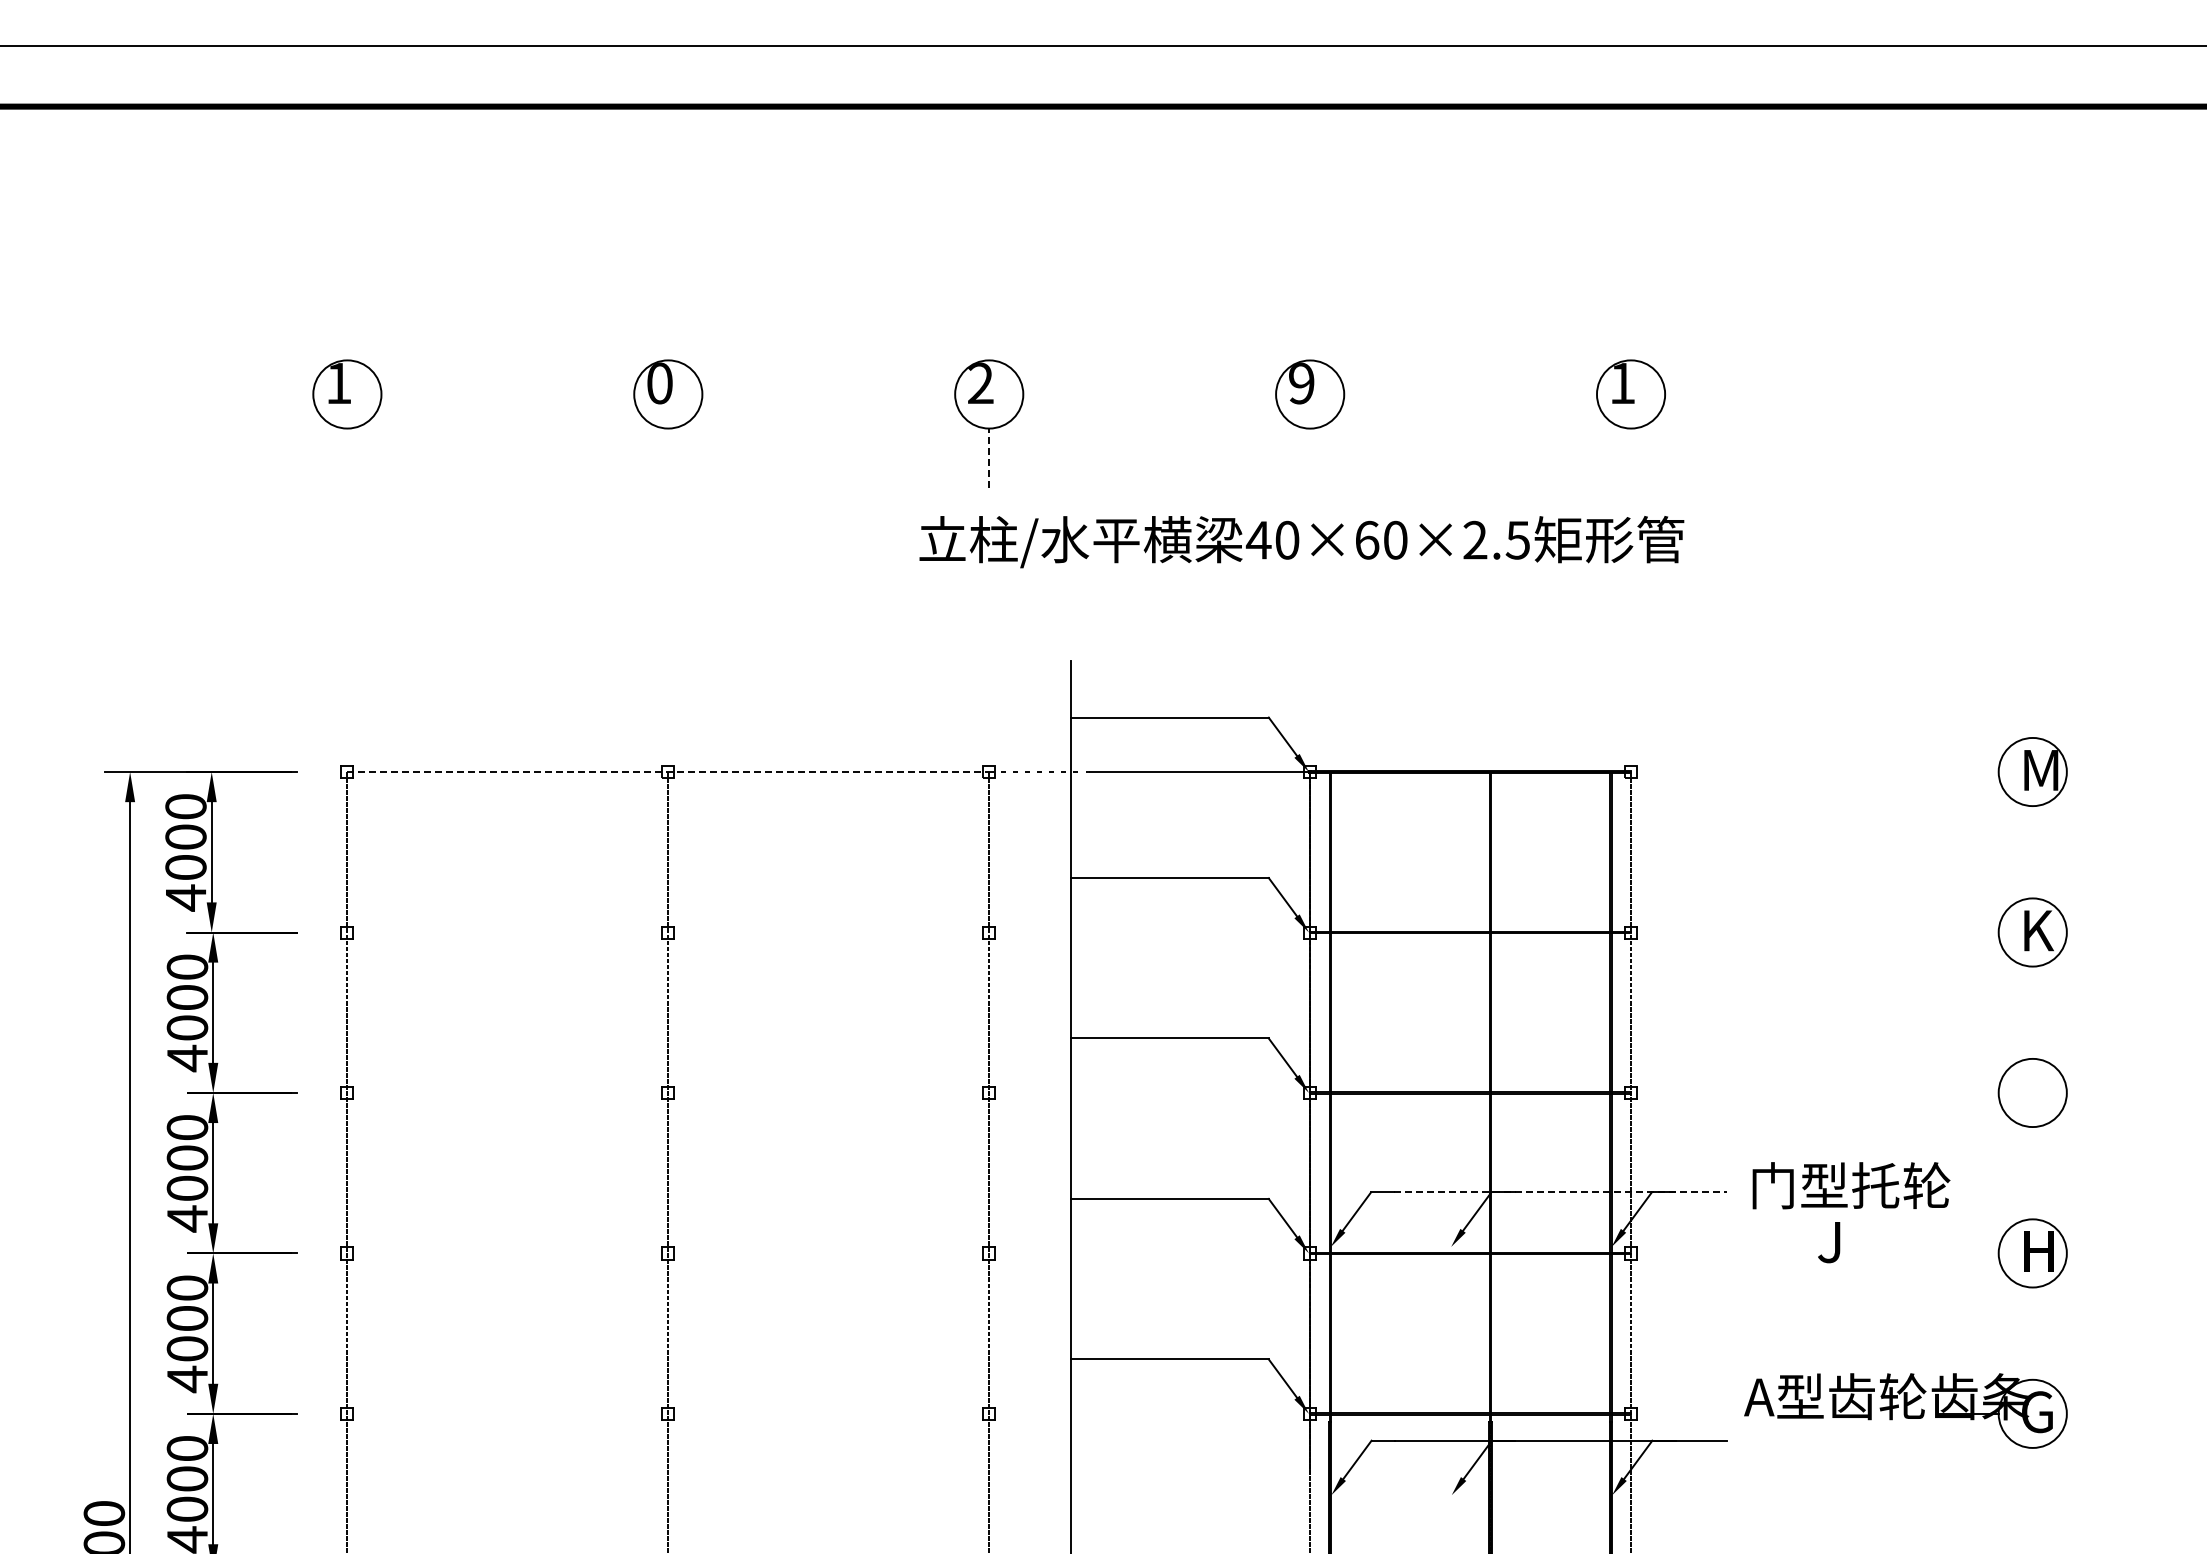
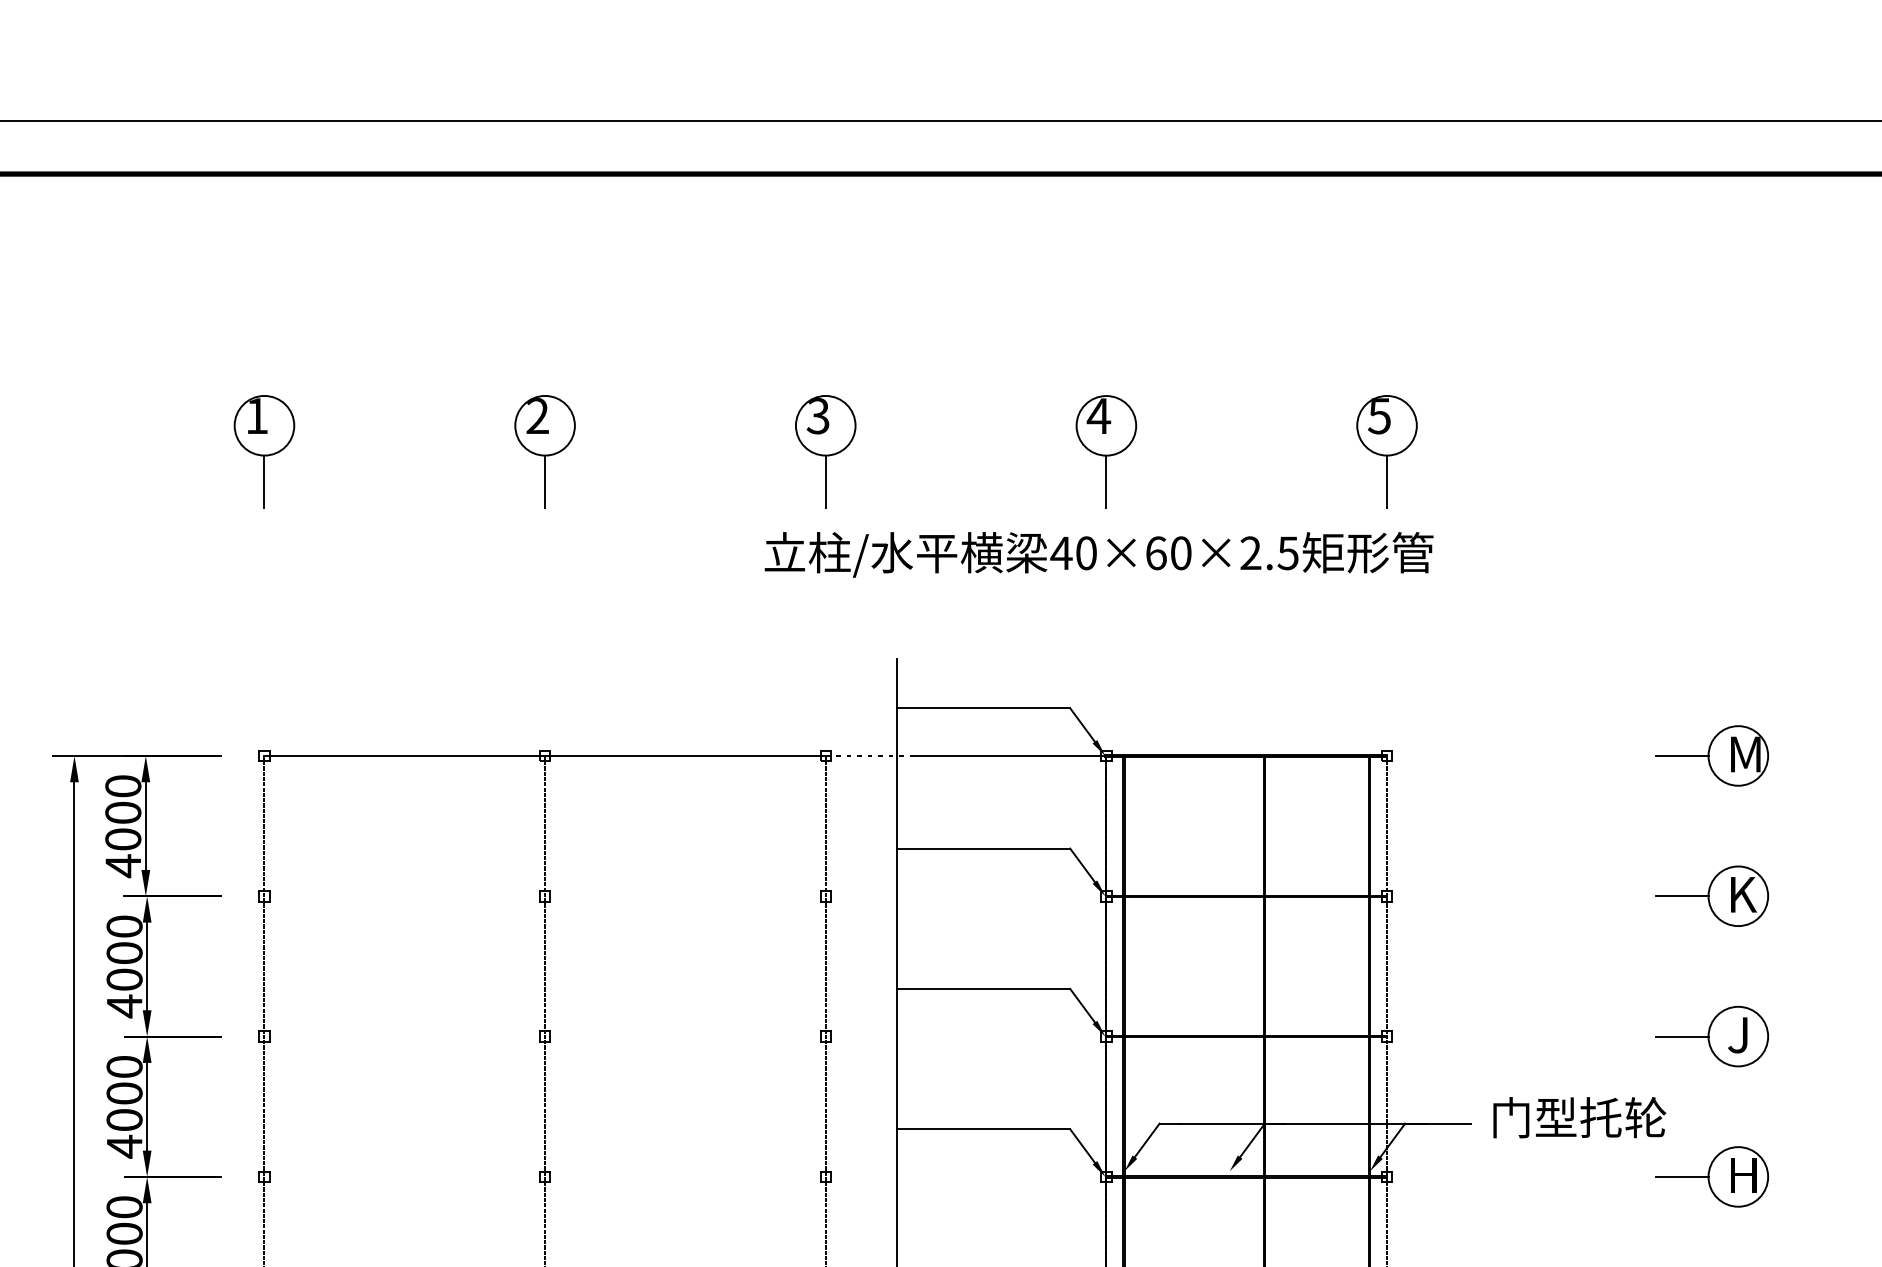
text: (659, 383) -> (537, 416), 0 -> 2
text: (980, 383) -> (818, 416), 2 -> 3
text: (1301, 383) -> (1098, 416), 9 -> 4
text: (1622, 383) -> (1379, 416), 1 -> 5
line: (347, 458) -> (264, 481), added
line: (668, 458) -> (545, 481), added
line: (989, 458) -> (825, 481), dashed -> solid
line: (1310, 458) -> (1106, 481), added
line: (1631, 458) -> (1387, 481), added
line: (668, 772) -> (545, 756), dashed -> solid
line: (1968, 772) -> (1682, 756), added
line: (1968, 932) -> (1682, 896), added
line: (1968, 1092) -> (1682, 1036), added
line: (1561, 1192) -> (1326, 1123), dashed -> solid
text: (1829, 1242) -> (1738, 1035), moved
line: (1968, 1253) -> (1682, 1176), added

